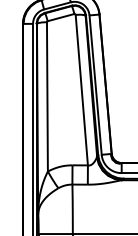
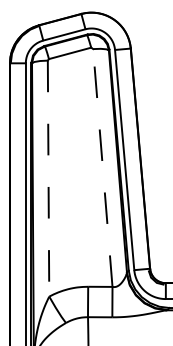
line: (81, 90) -> (102, 168), solid -> dashed
line: (47, 96) -> (48, 178), solid -> dashed

